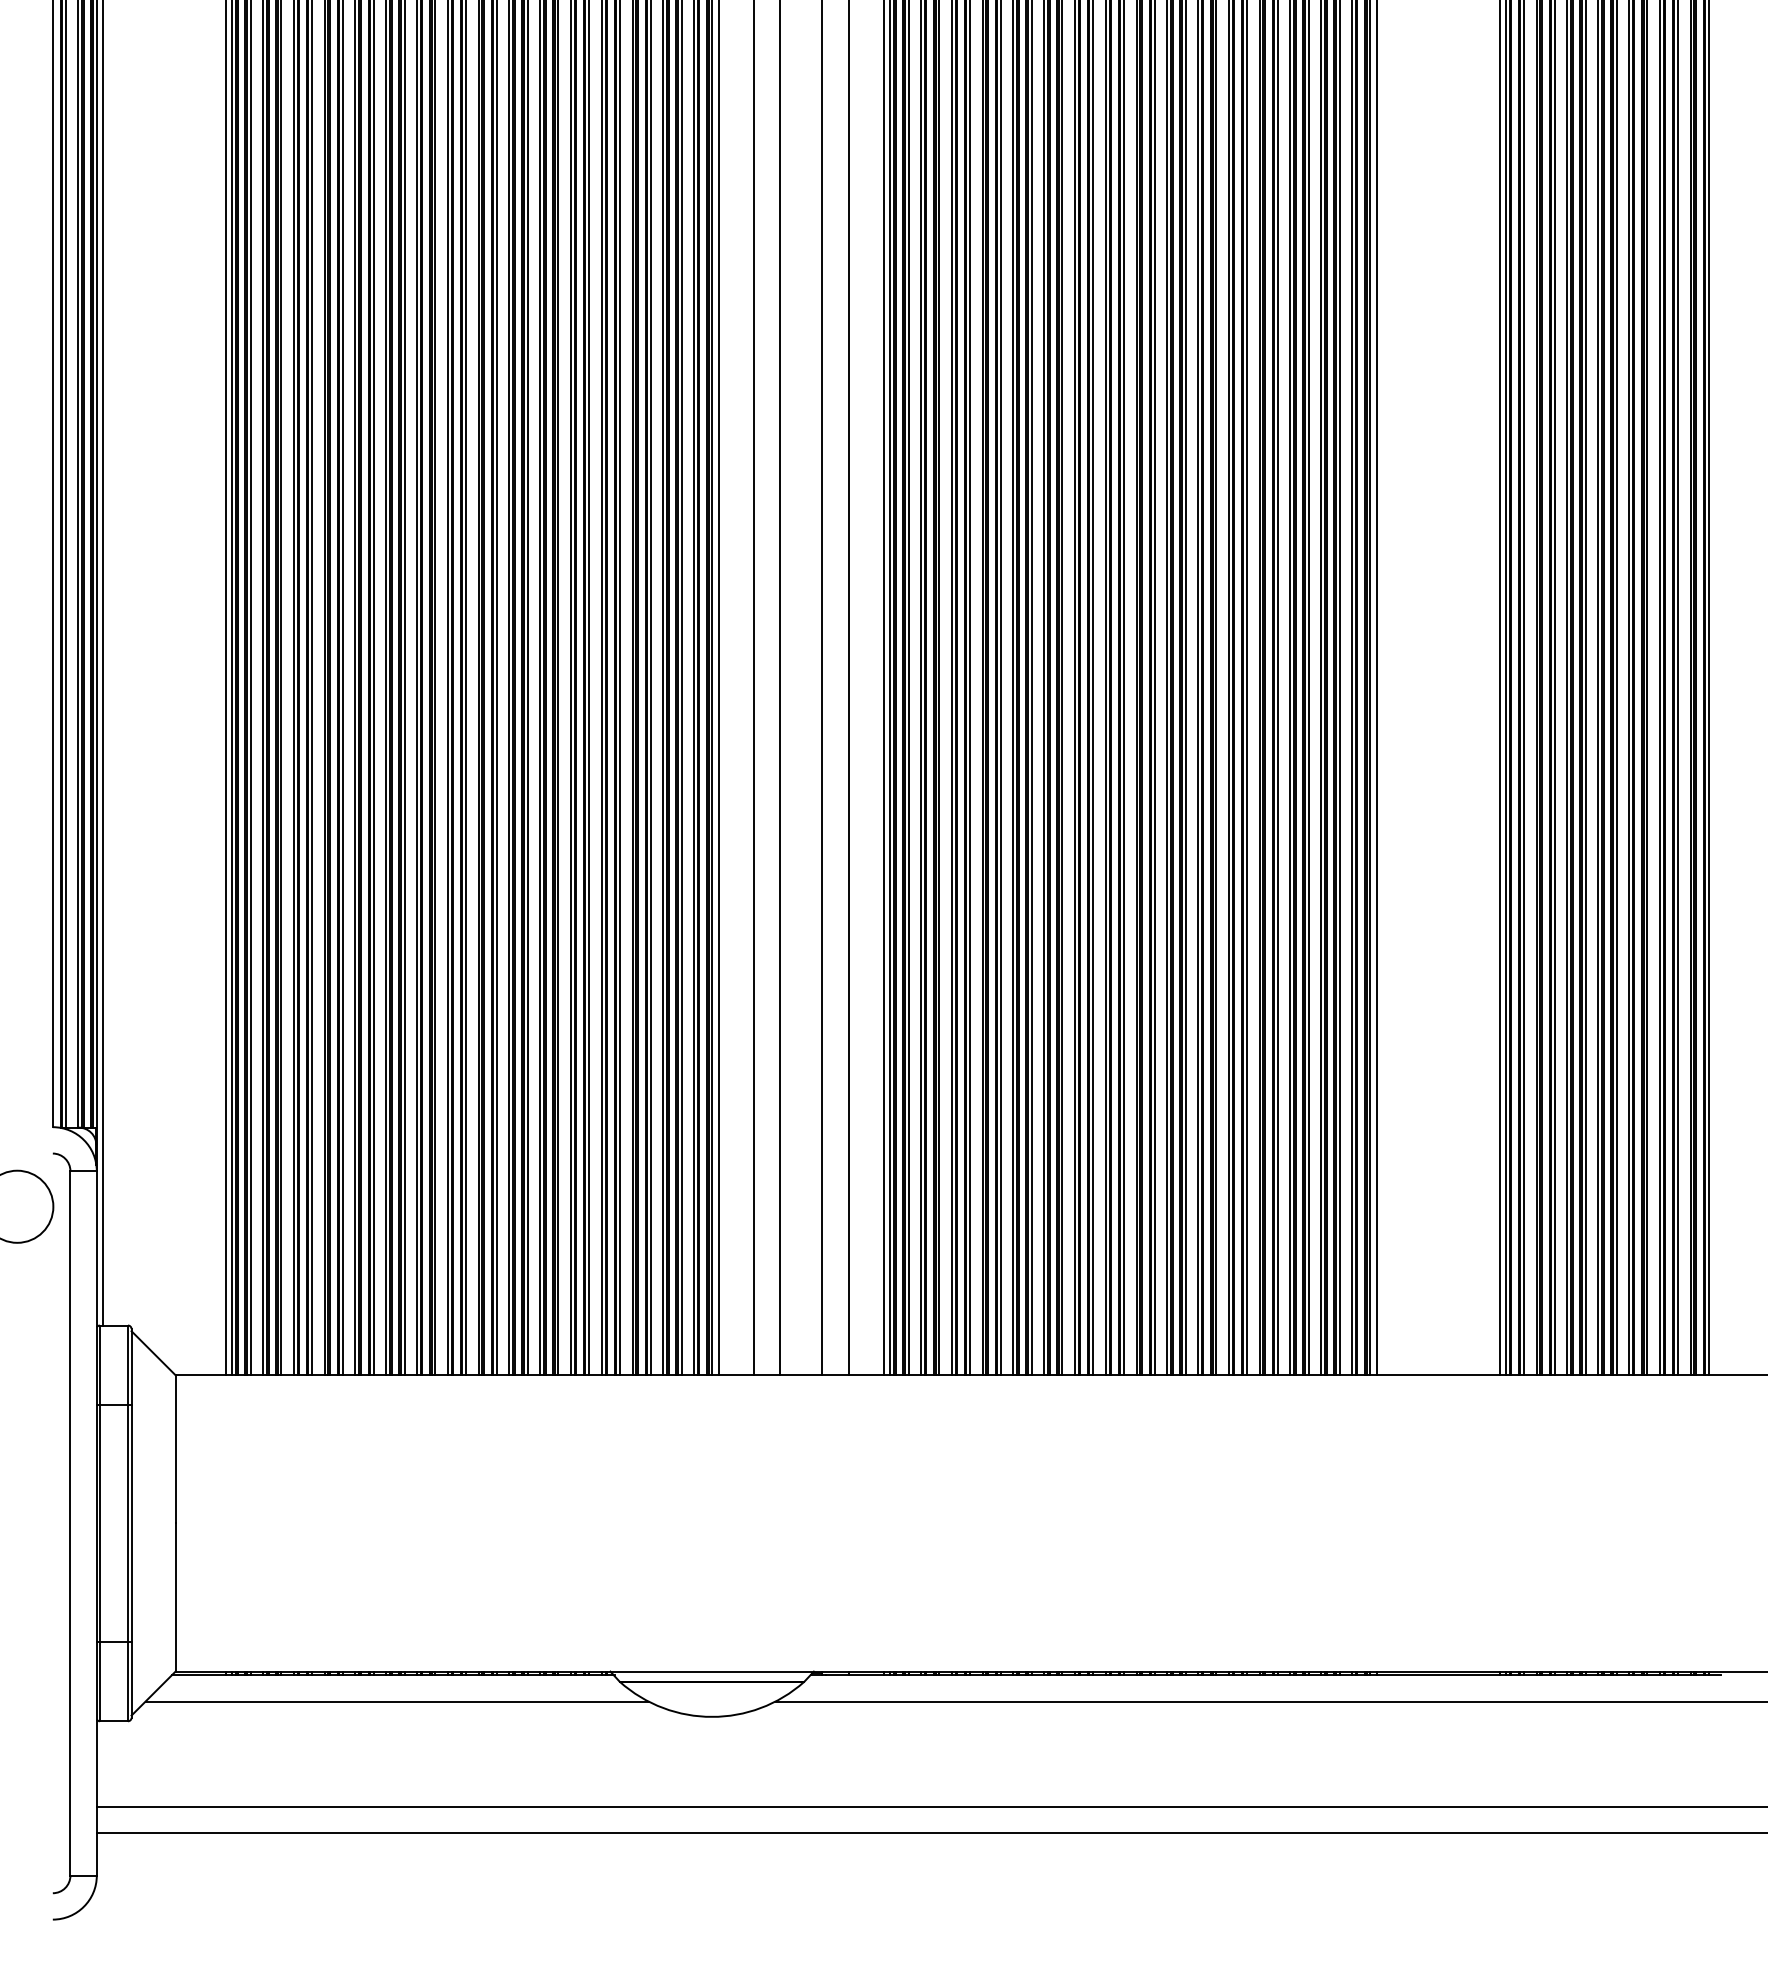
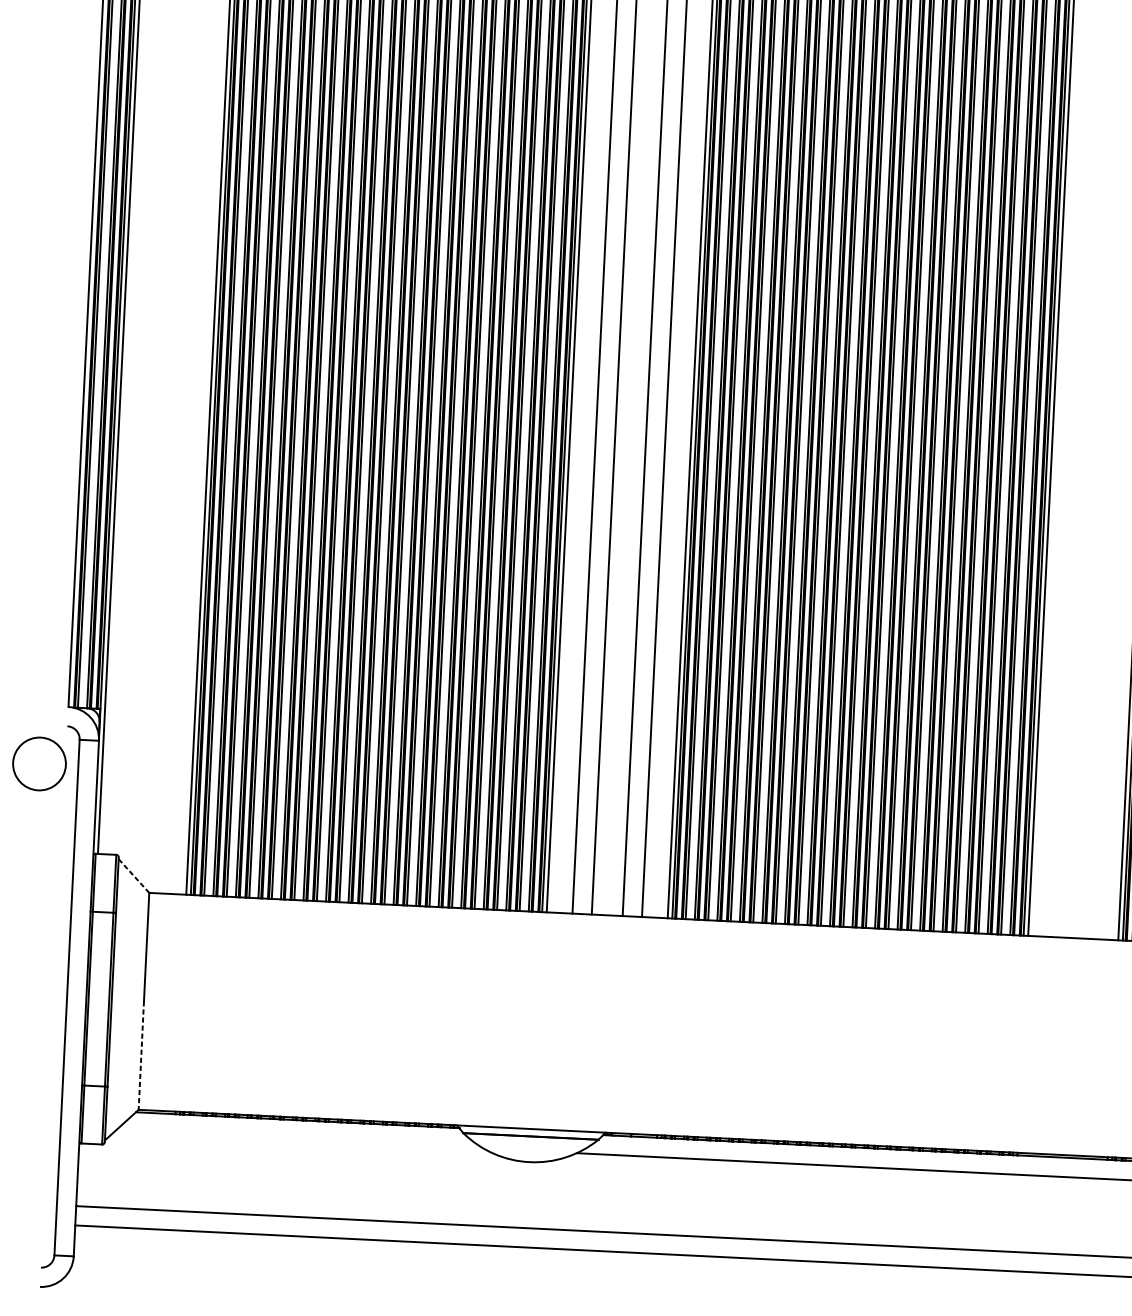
line: (153, 1352) -> (133, 875), solid -> dashed
line: (175, 1598) -> (141, 1056), solid -> dashed
line: (396, 1701) -> (299, 1139), removed

